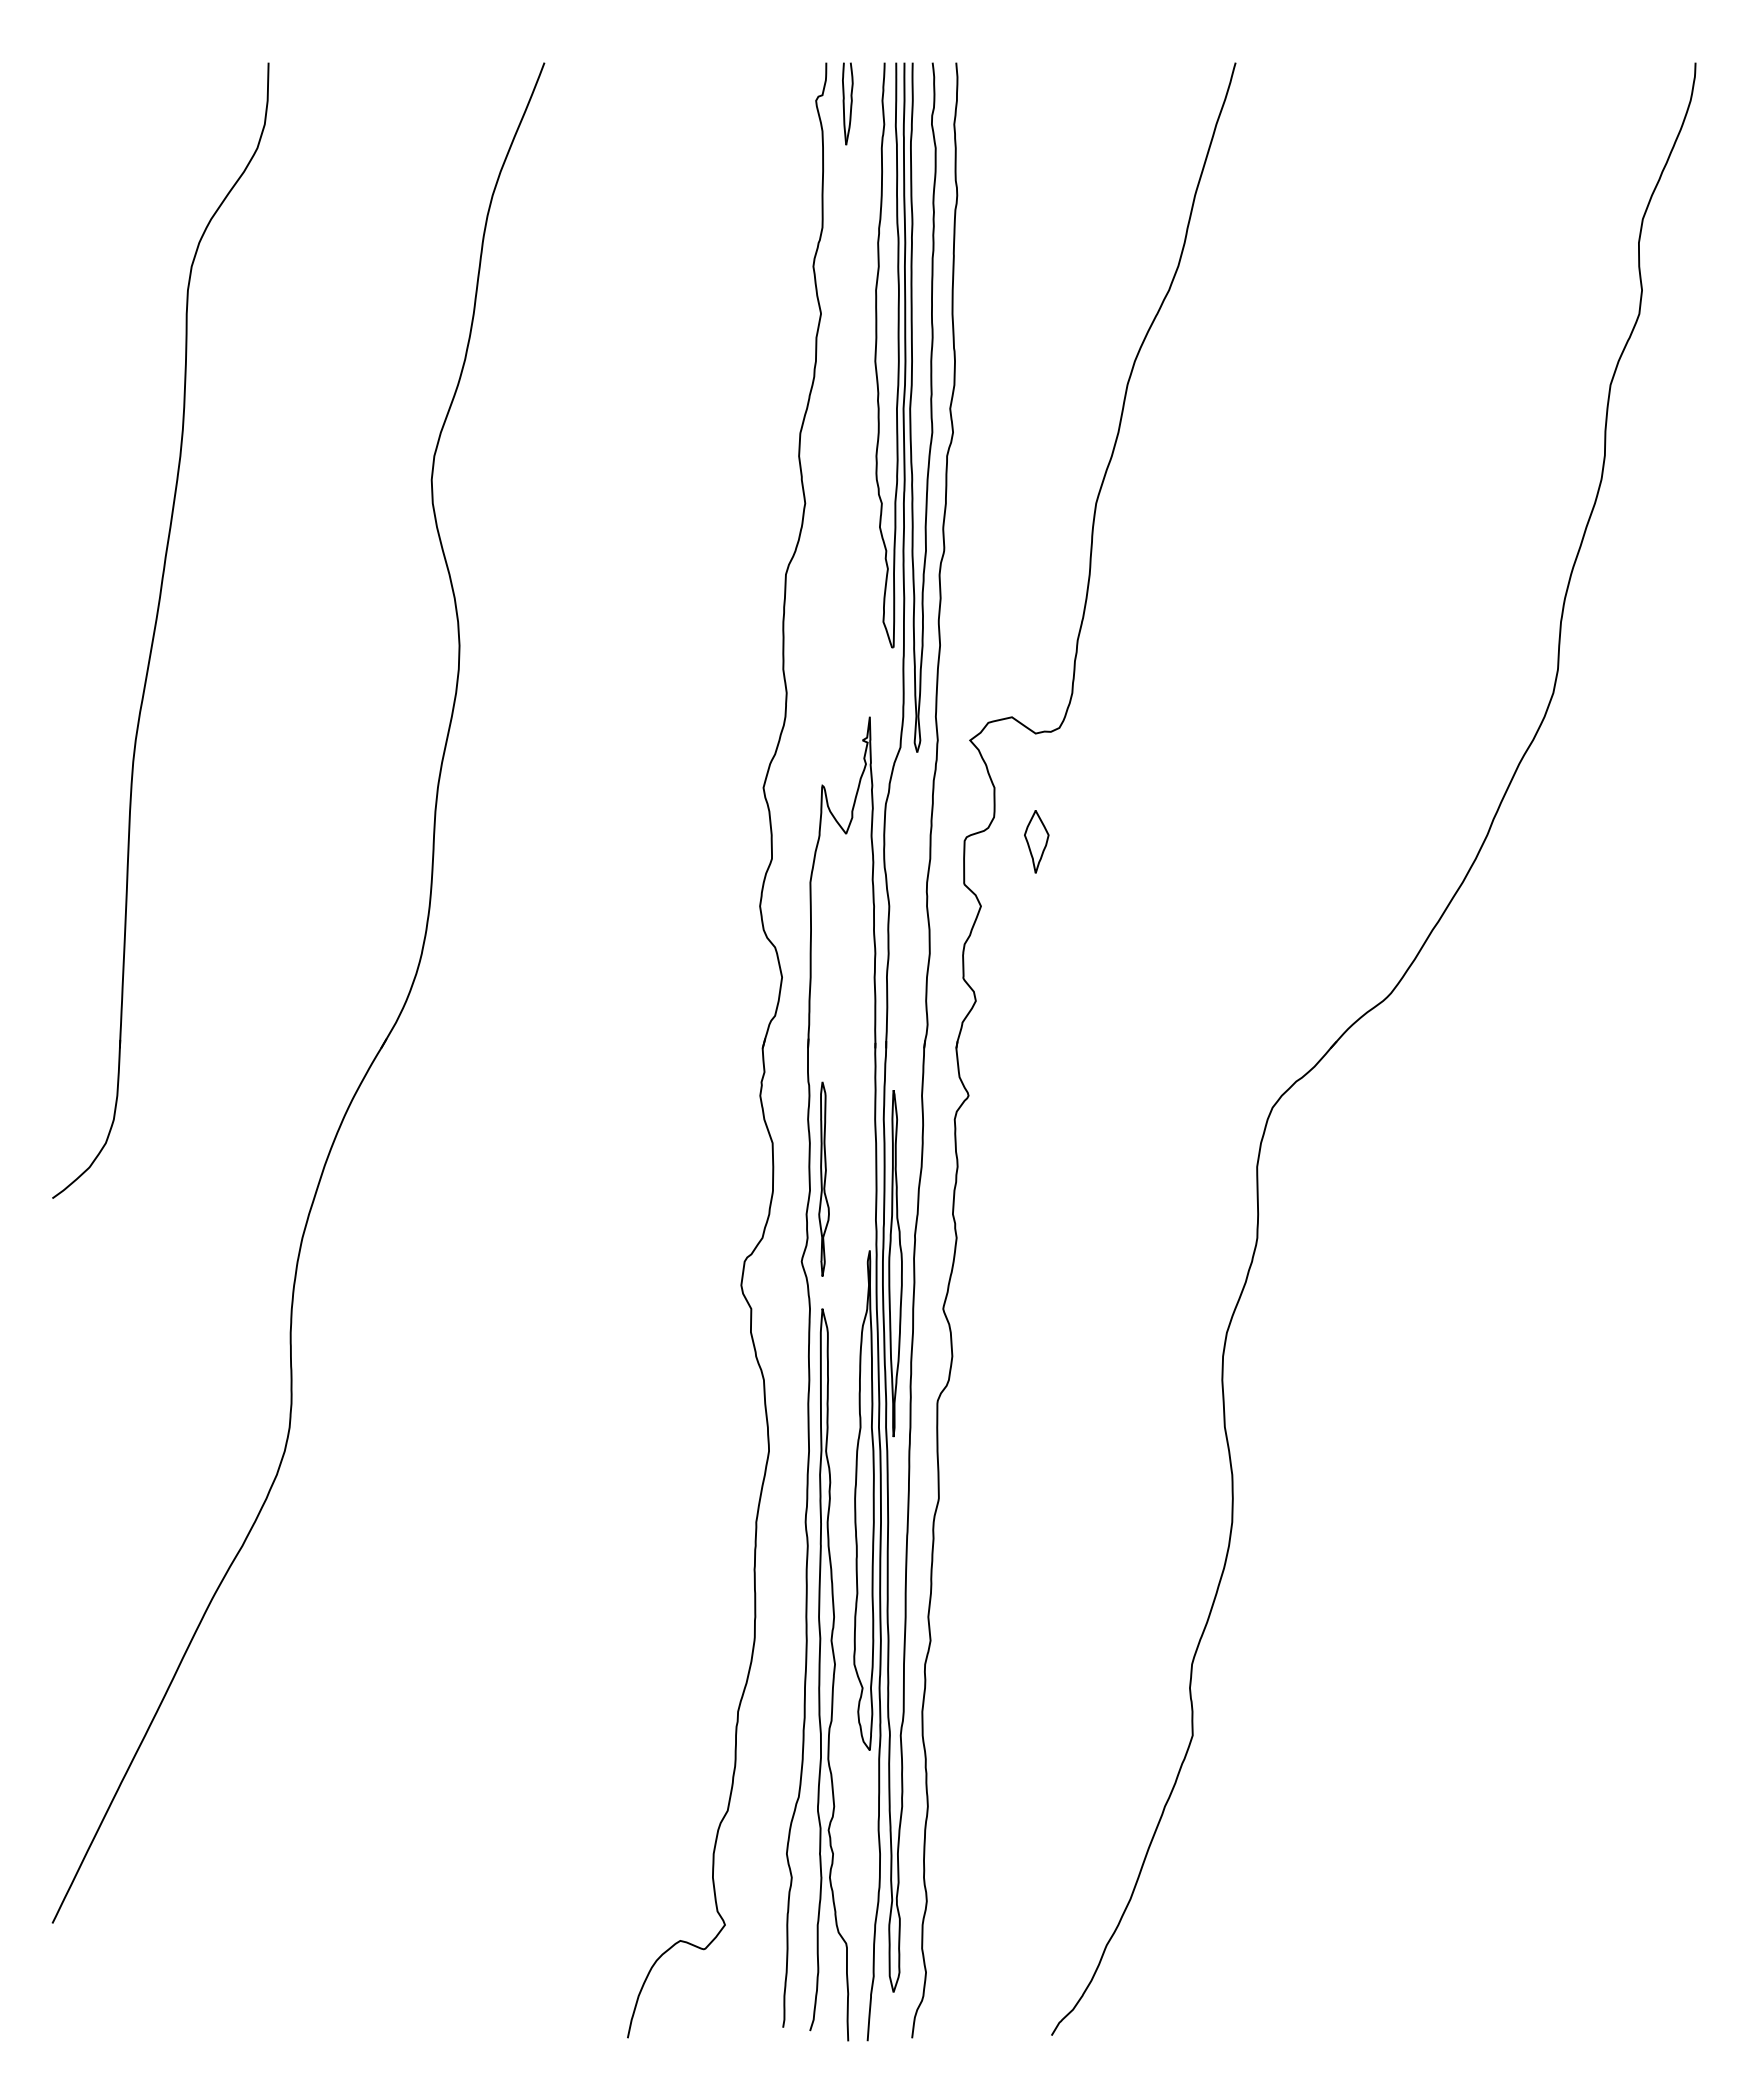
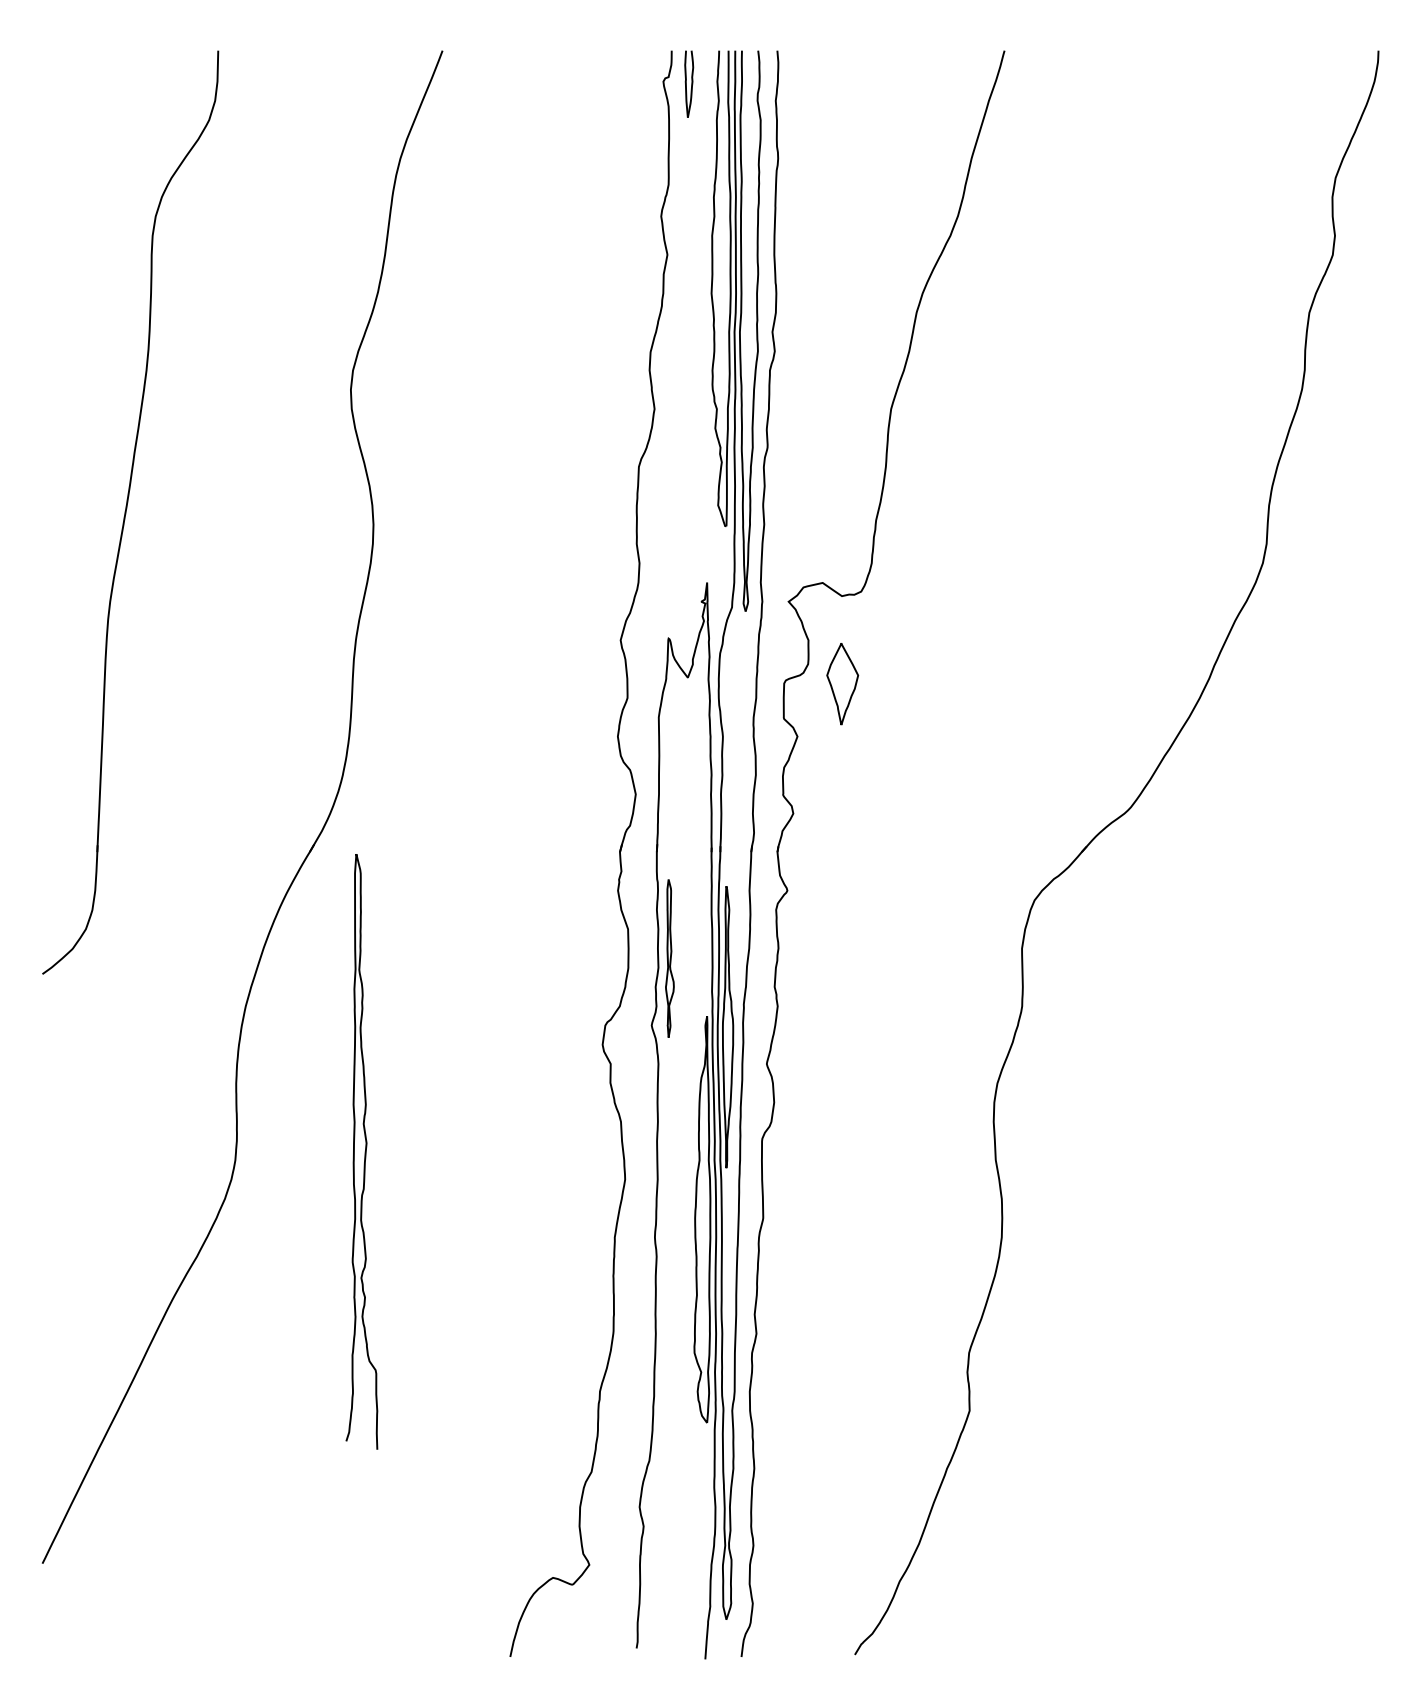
part: (1036, 841) -> (842, 683), size x1.6
curve: (833, 1674) -> (365, 1151), moved

